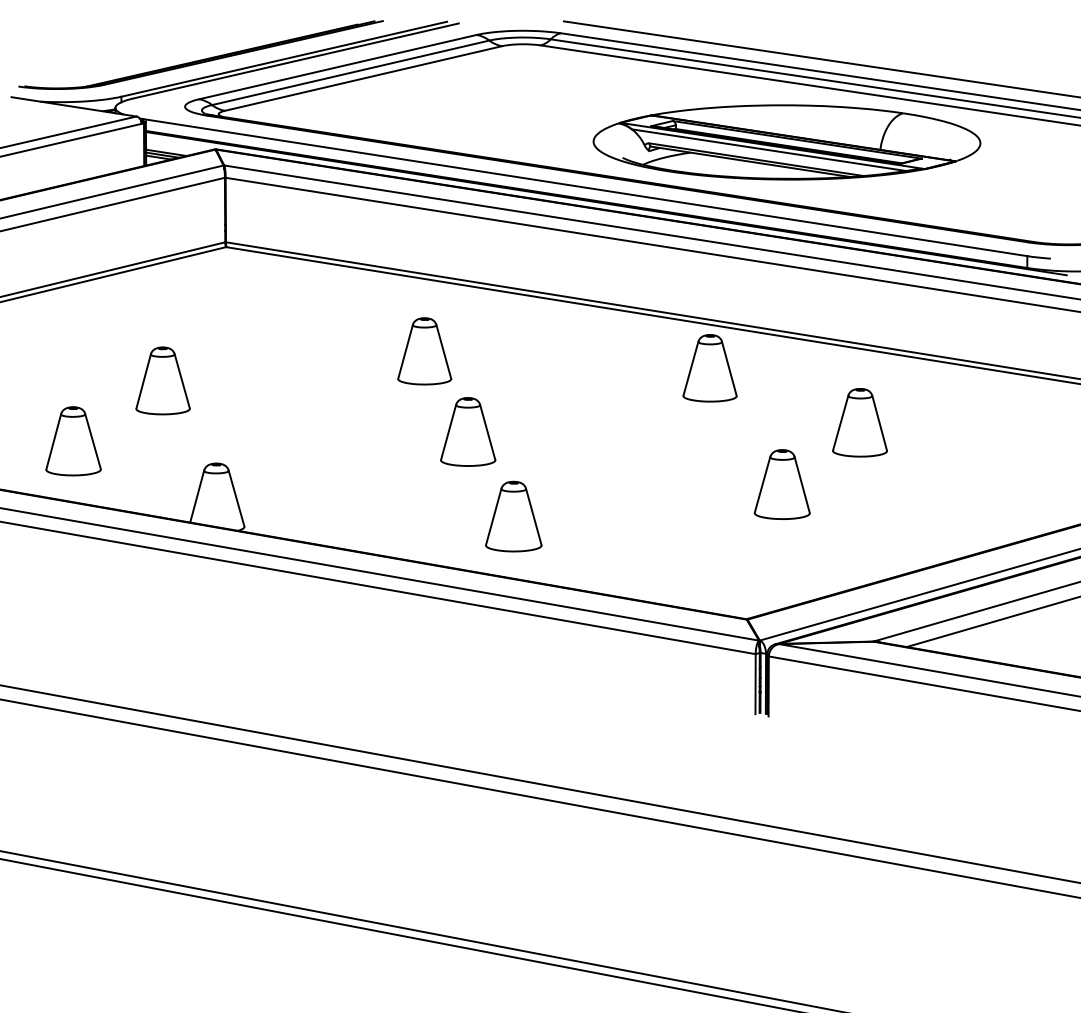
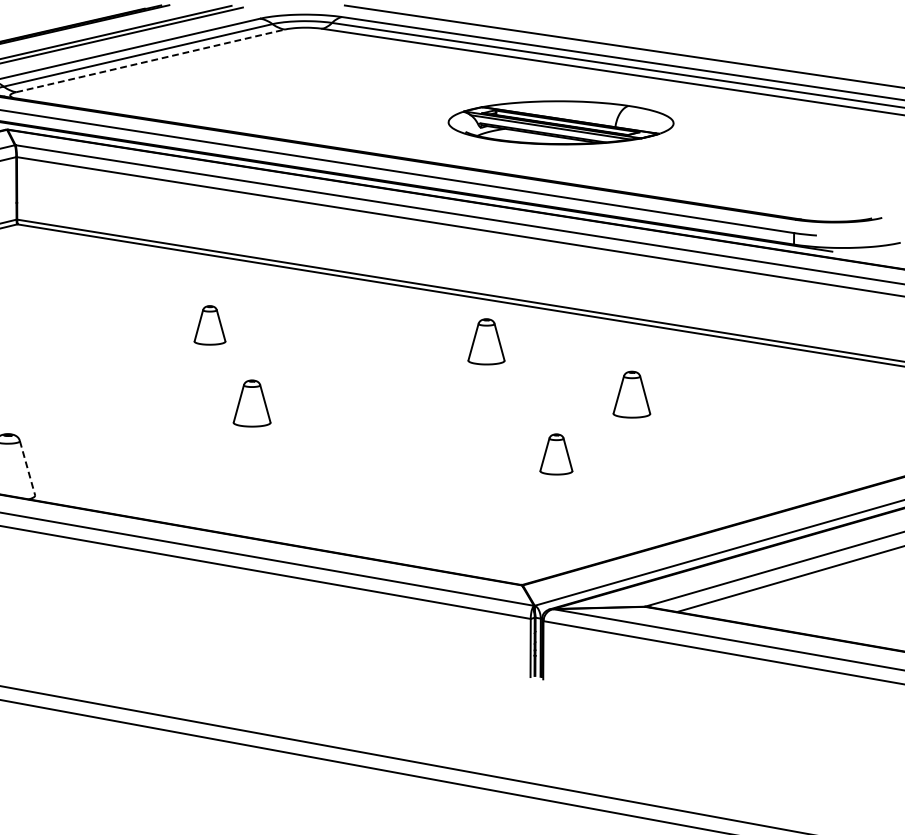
line: (364, 78) -> (151, 60), solid -> dashed
part: (786, 142) -> (560, 122), size x0.6
part: (424, 351) -> (209, 325), size x0.6
part: (709, 368) -> (485, 342), size x0.7
part: (859, 422) -> (631, 394), size x0.7
part: (468, 431) -> (252, 403), size x0.7
part: (781, 484) -> (555, 454), size x0.6
line: (236, 499) -> (27, 469), solid -> dashed
part: (513, 516) -> (295, 485), removed

